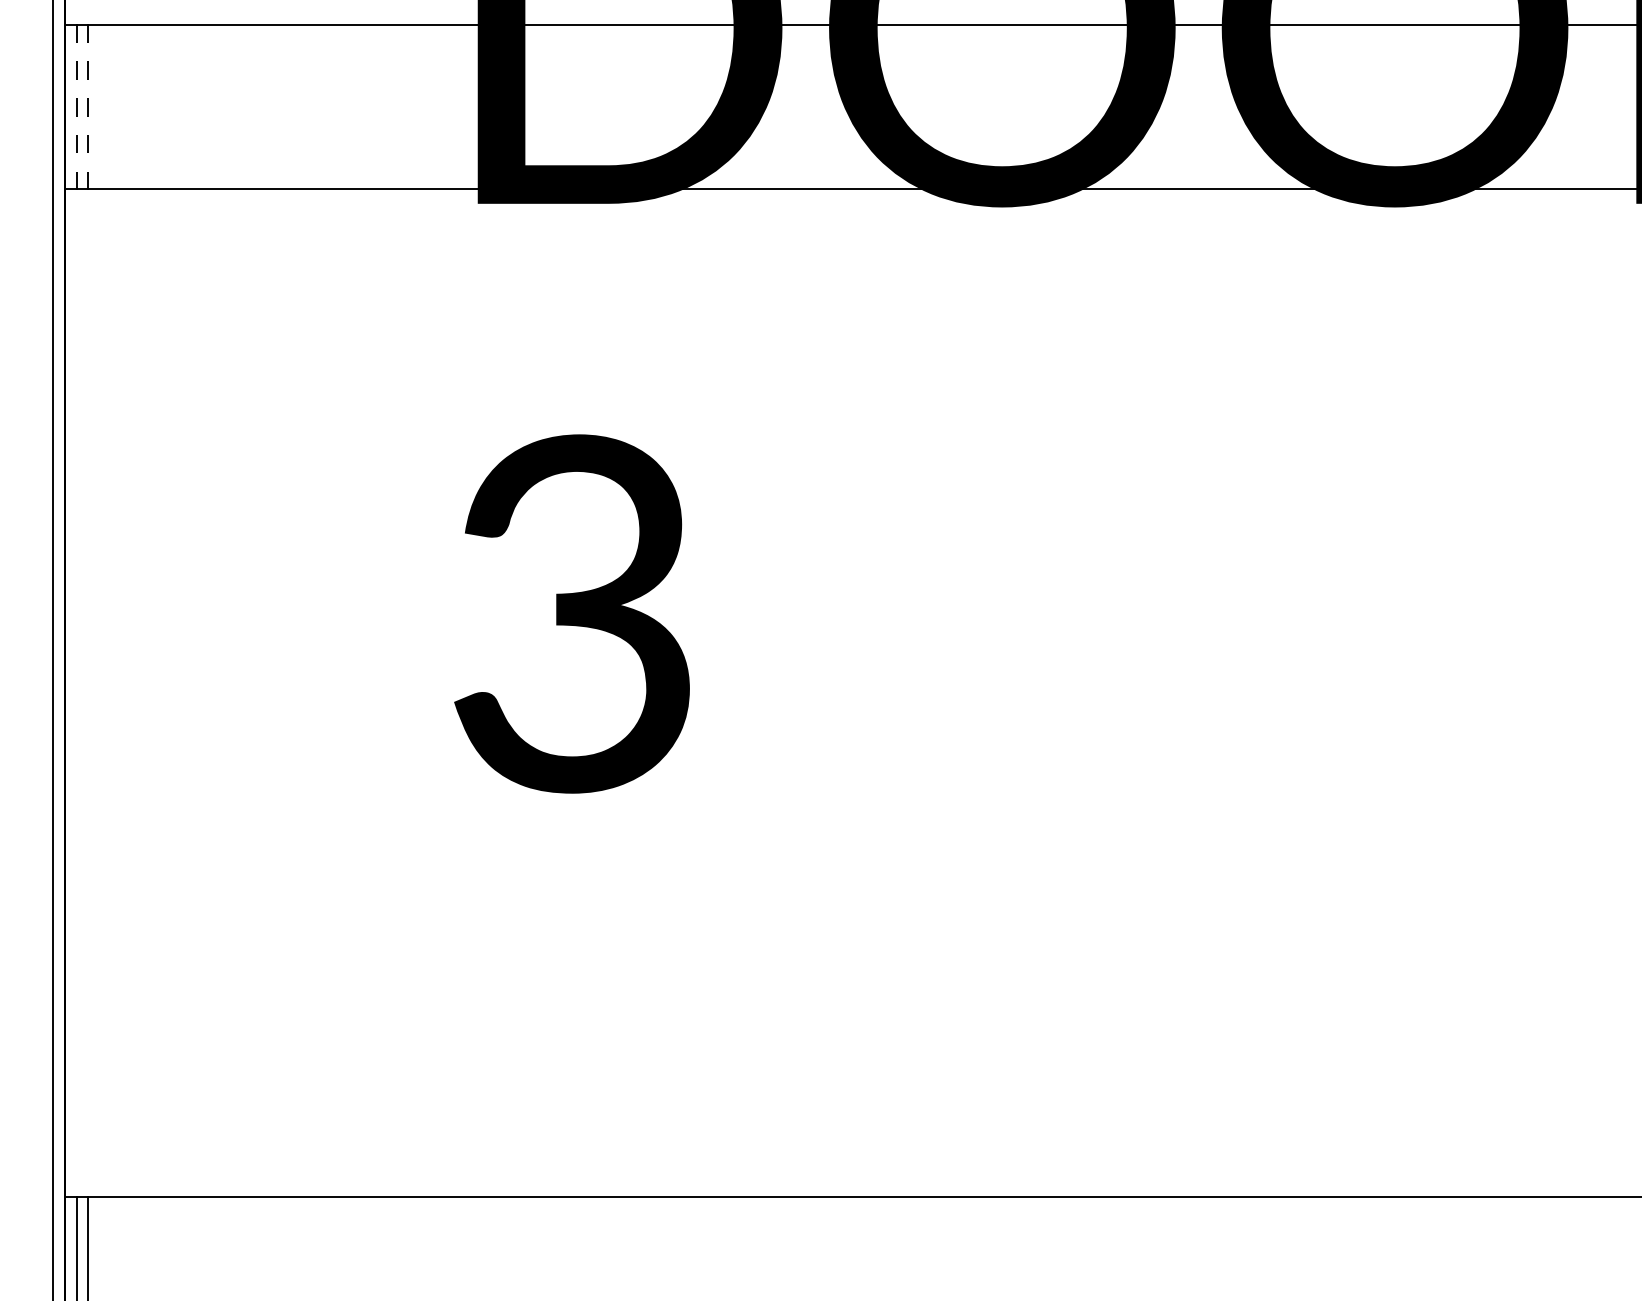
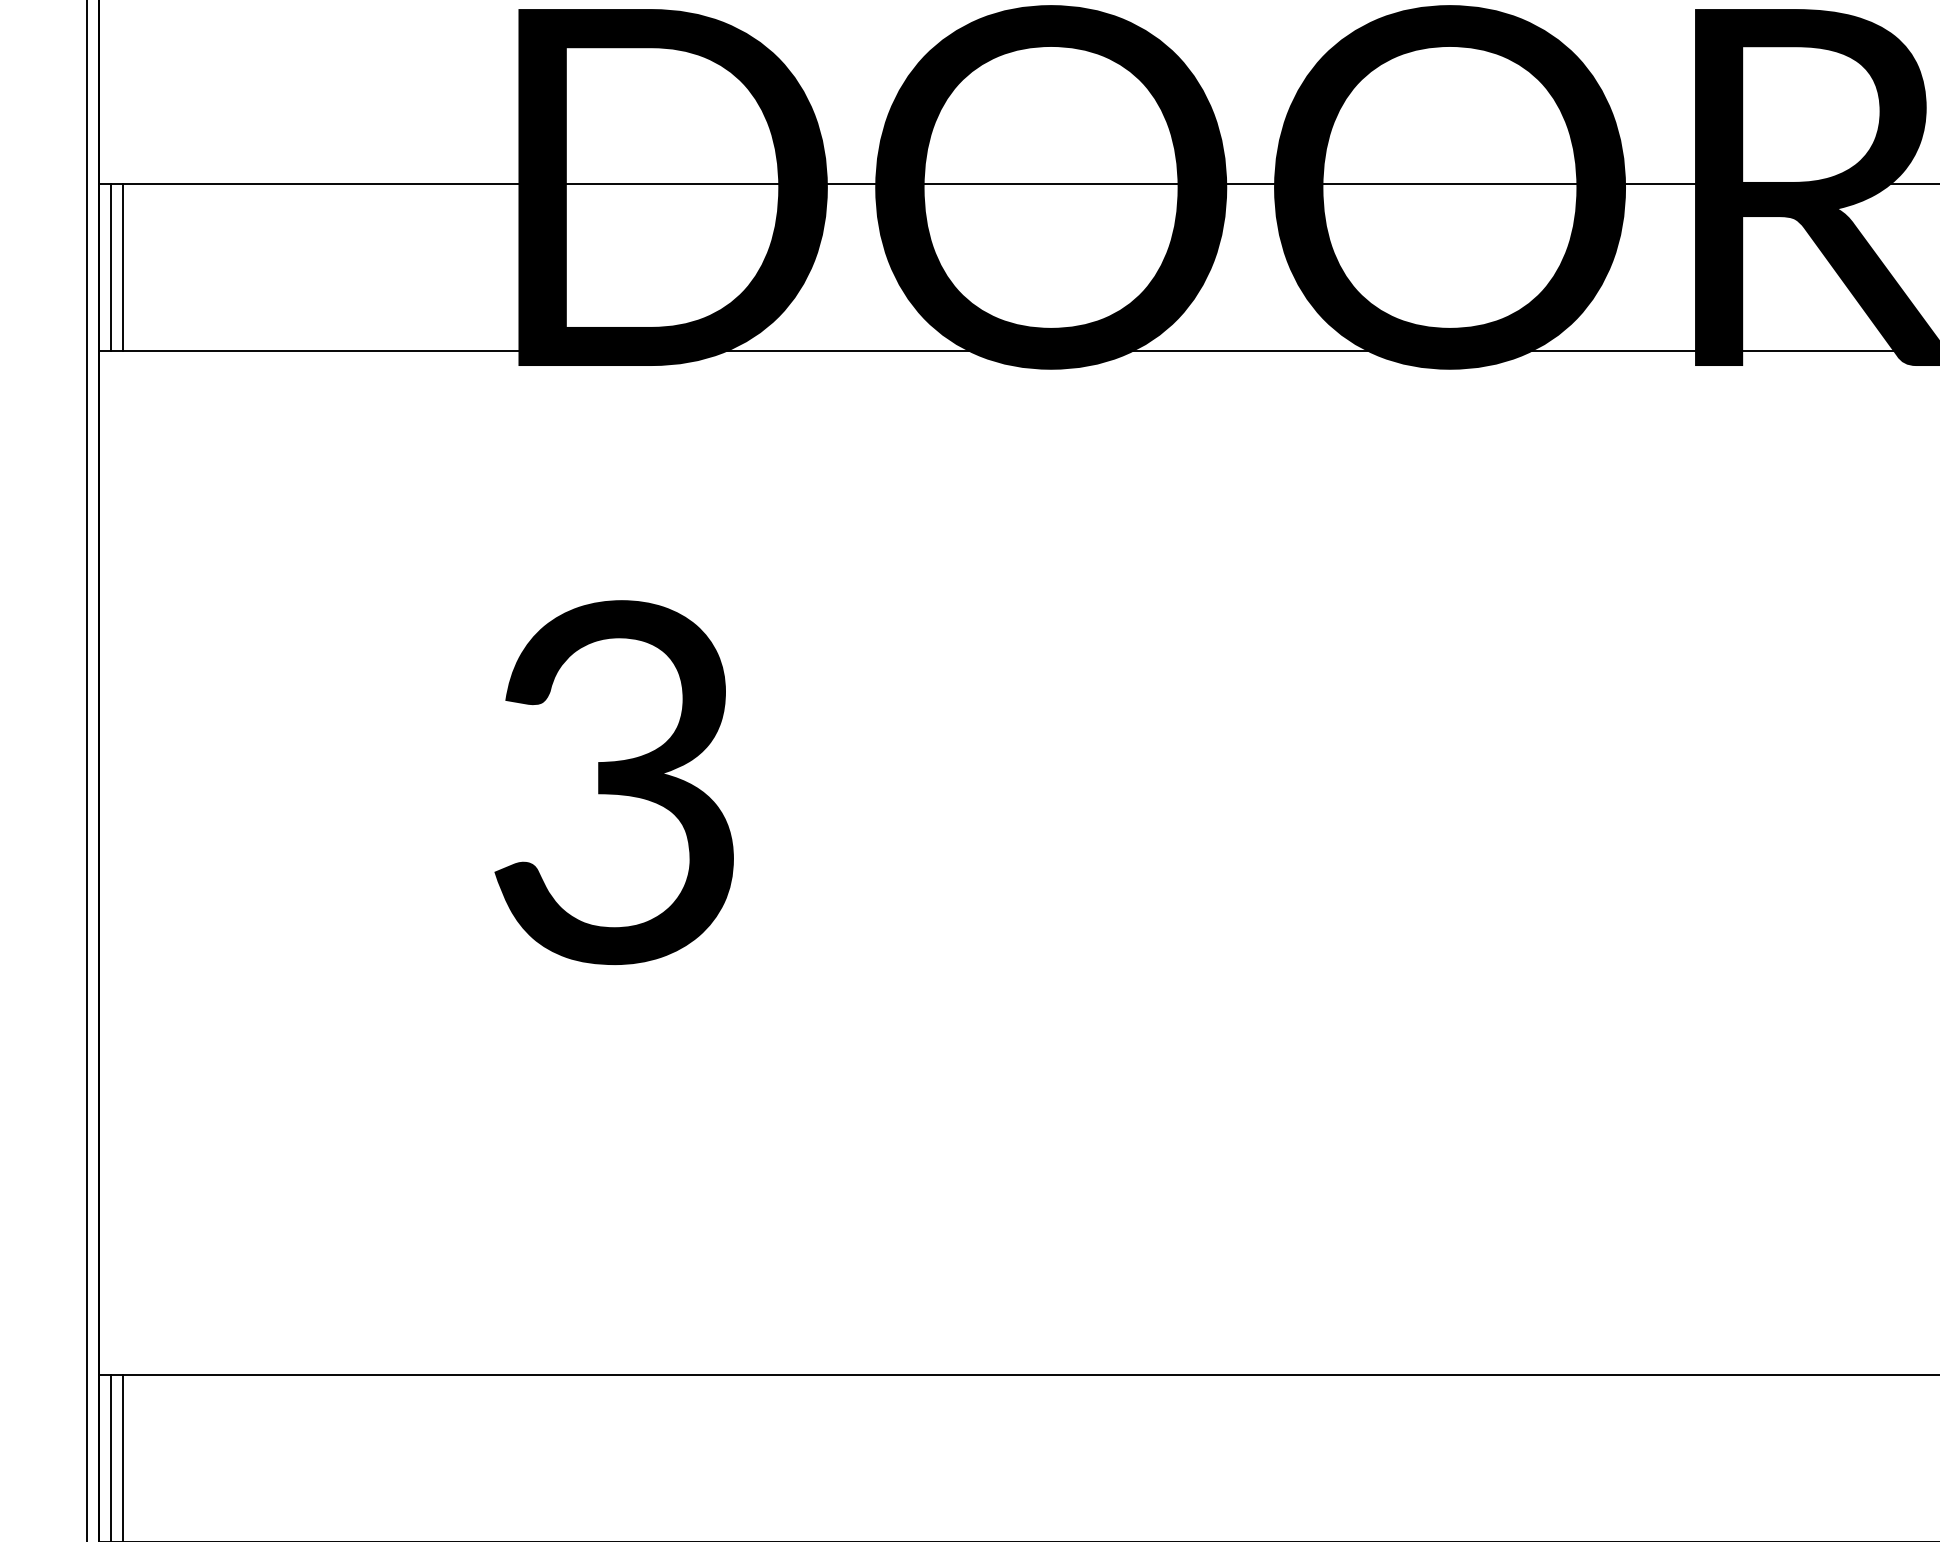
line: (77, 106) -> (111, 267), dashed -> solid
line: (88, 106) -> (123, 267), dashed -> solid

